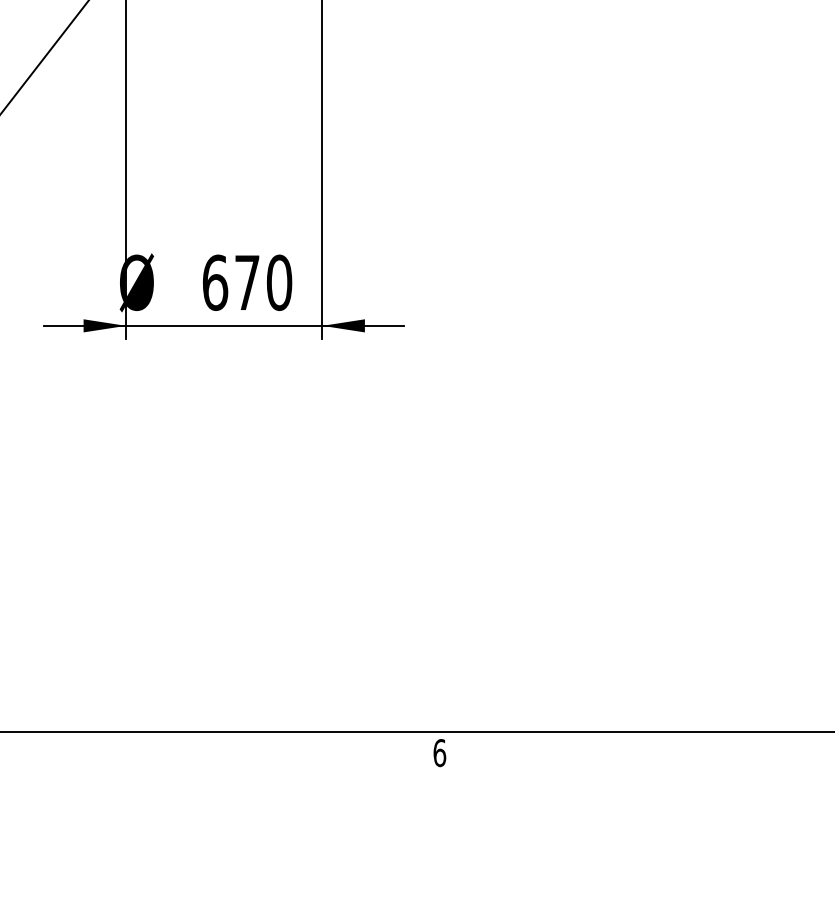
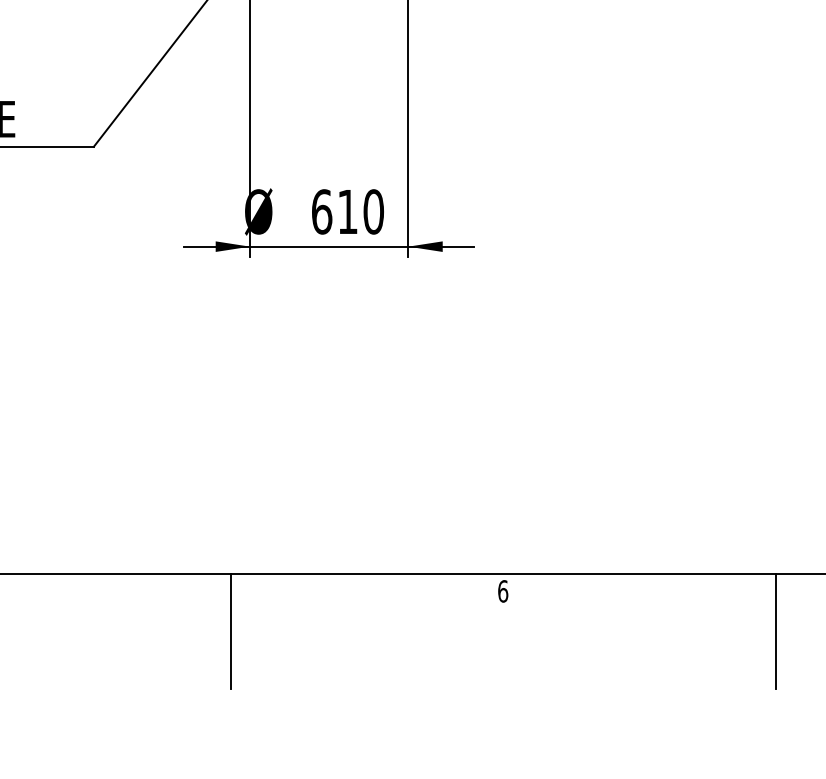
text: (246, 282) -> (347, 211), 670 -> 610
line: (101, 802) -> (230, 631), added
line: (778, 802) -> (776, 631), added

